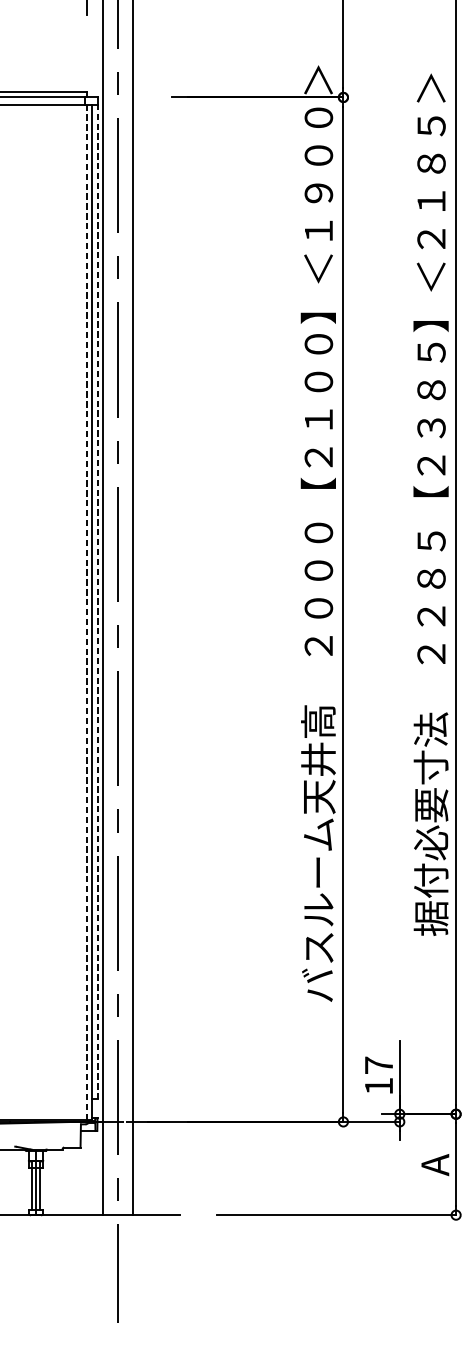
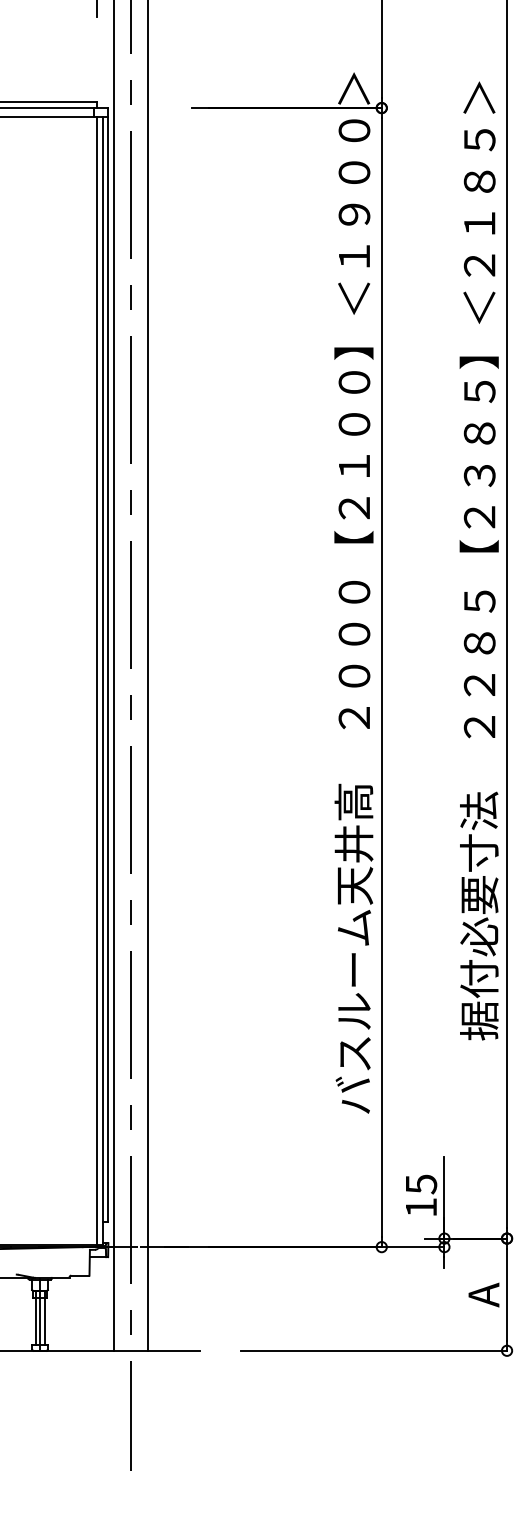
line: (97, 602) -> (108, 669), dashed -> solid
line: (87, 612) -> (97, 680), dashed -> solid
text: (379, 1065) -> (421, 1184), 17 -> 15

